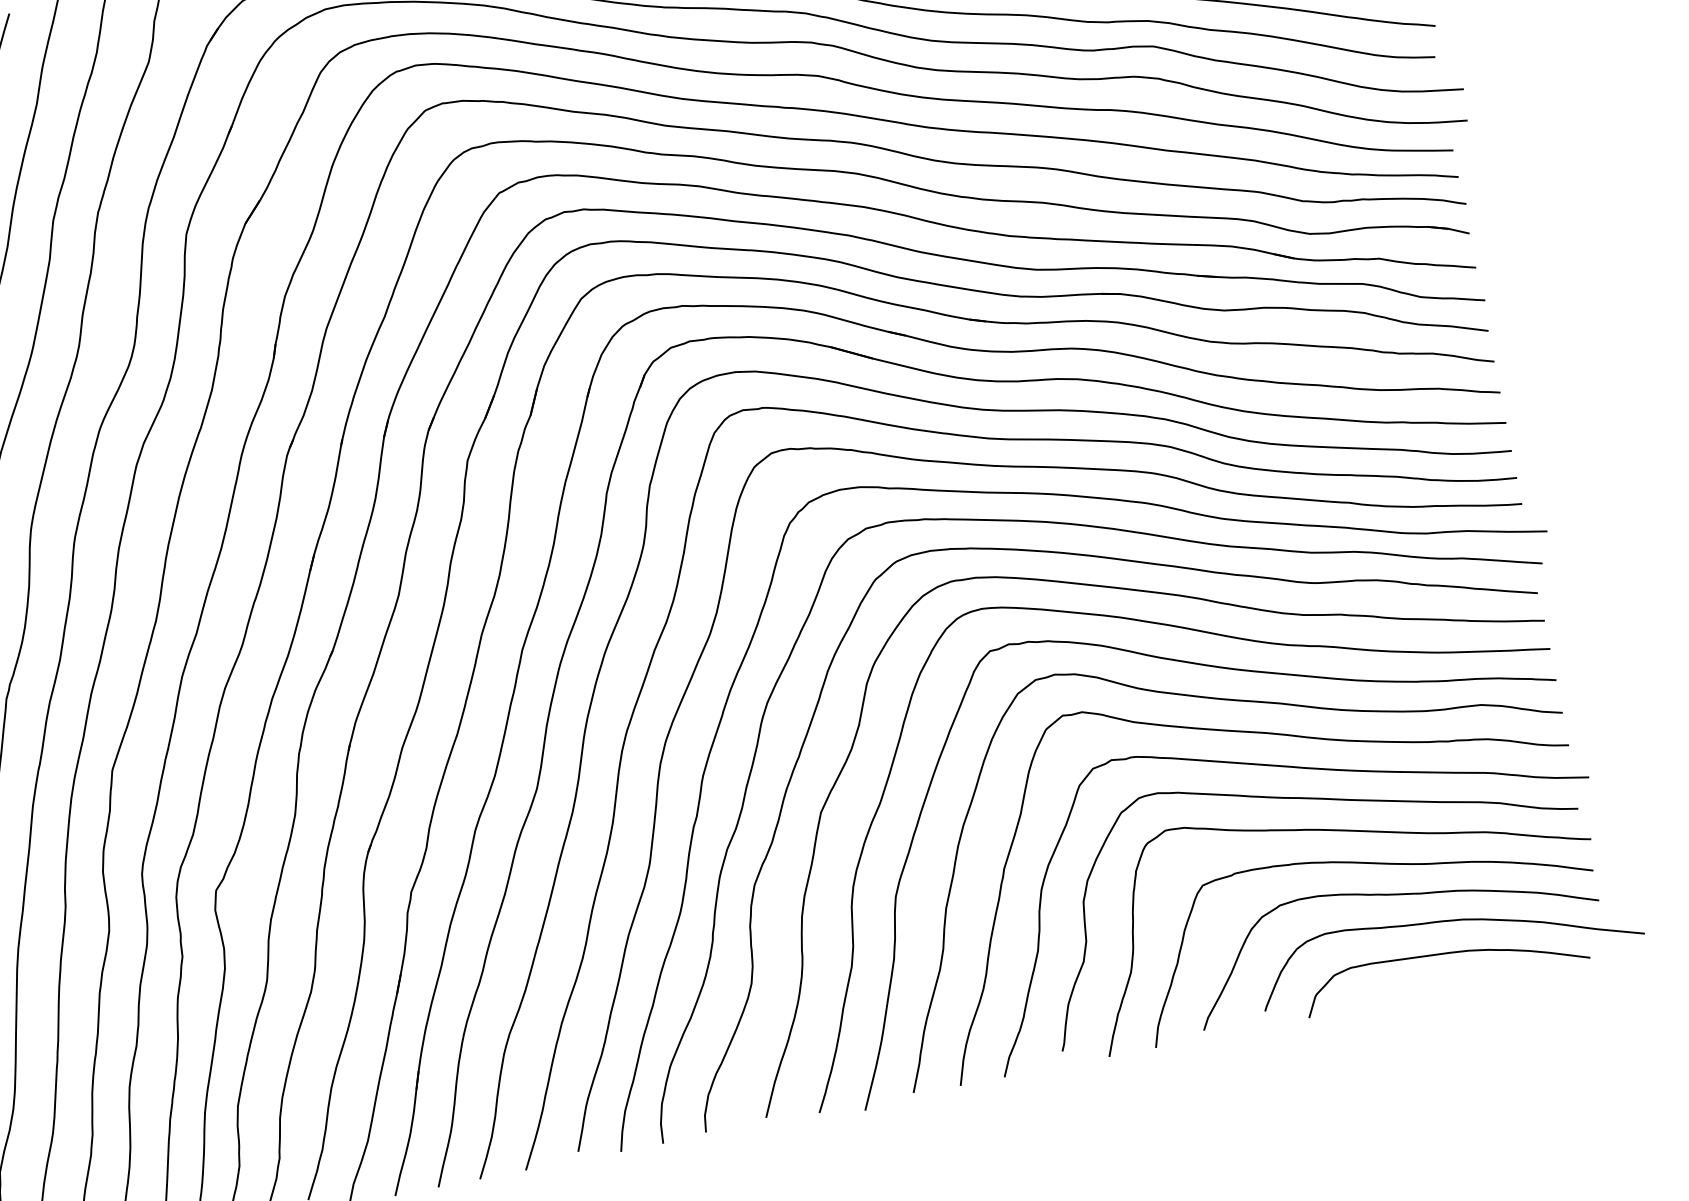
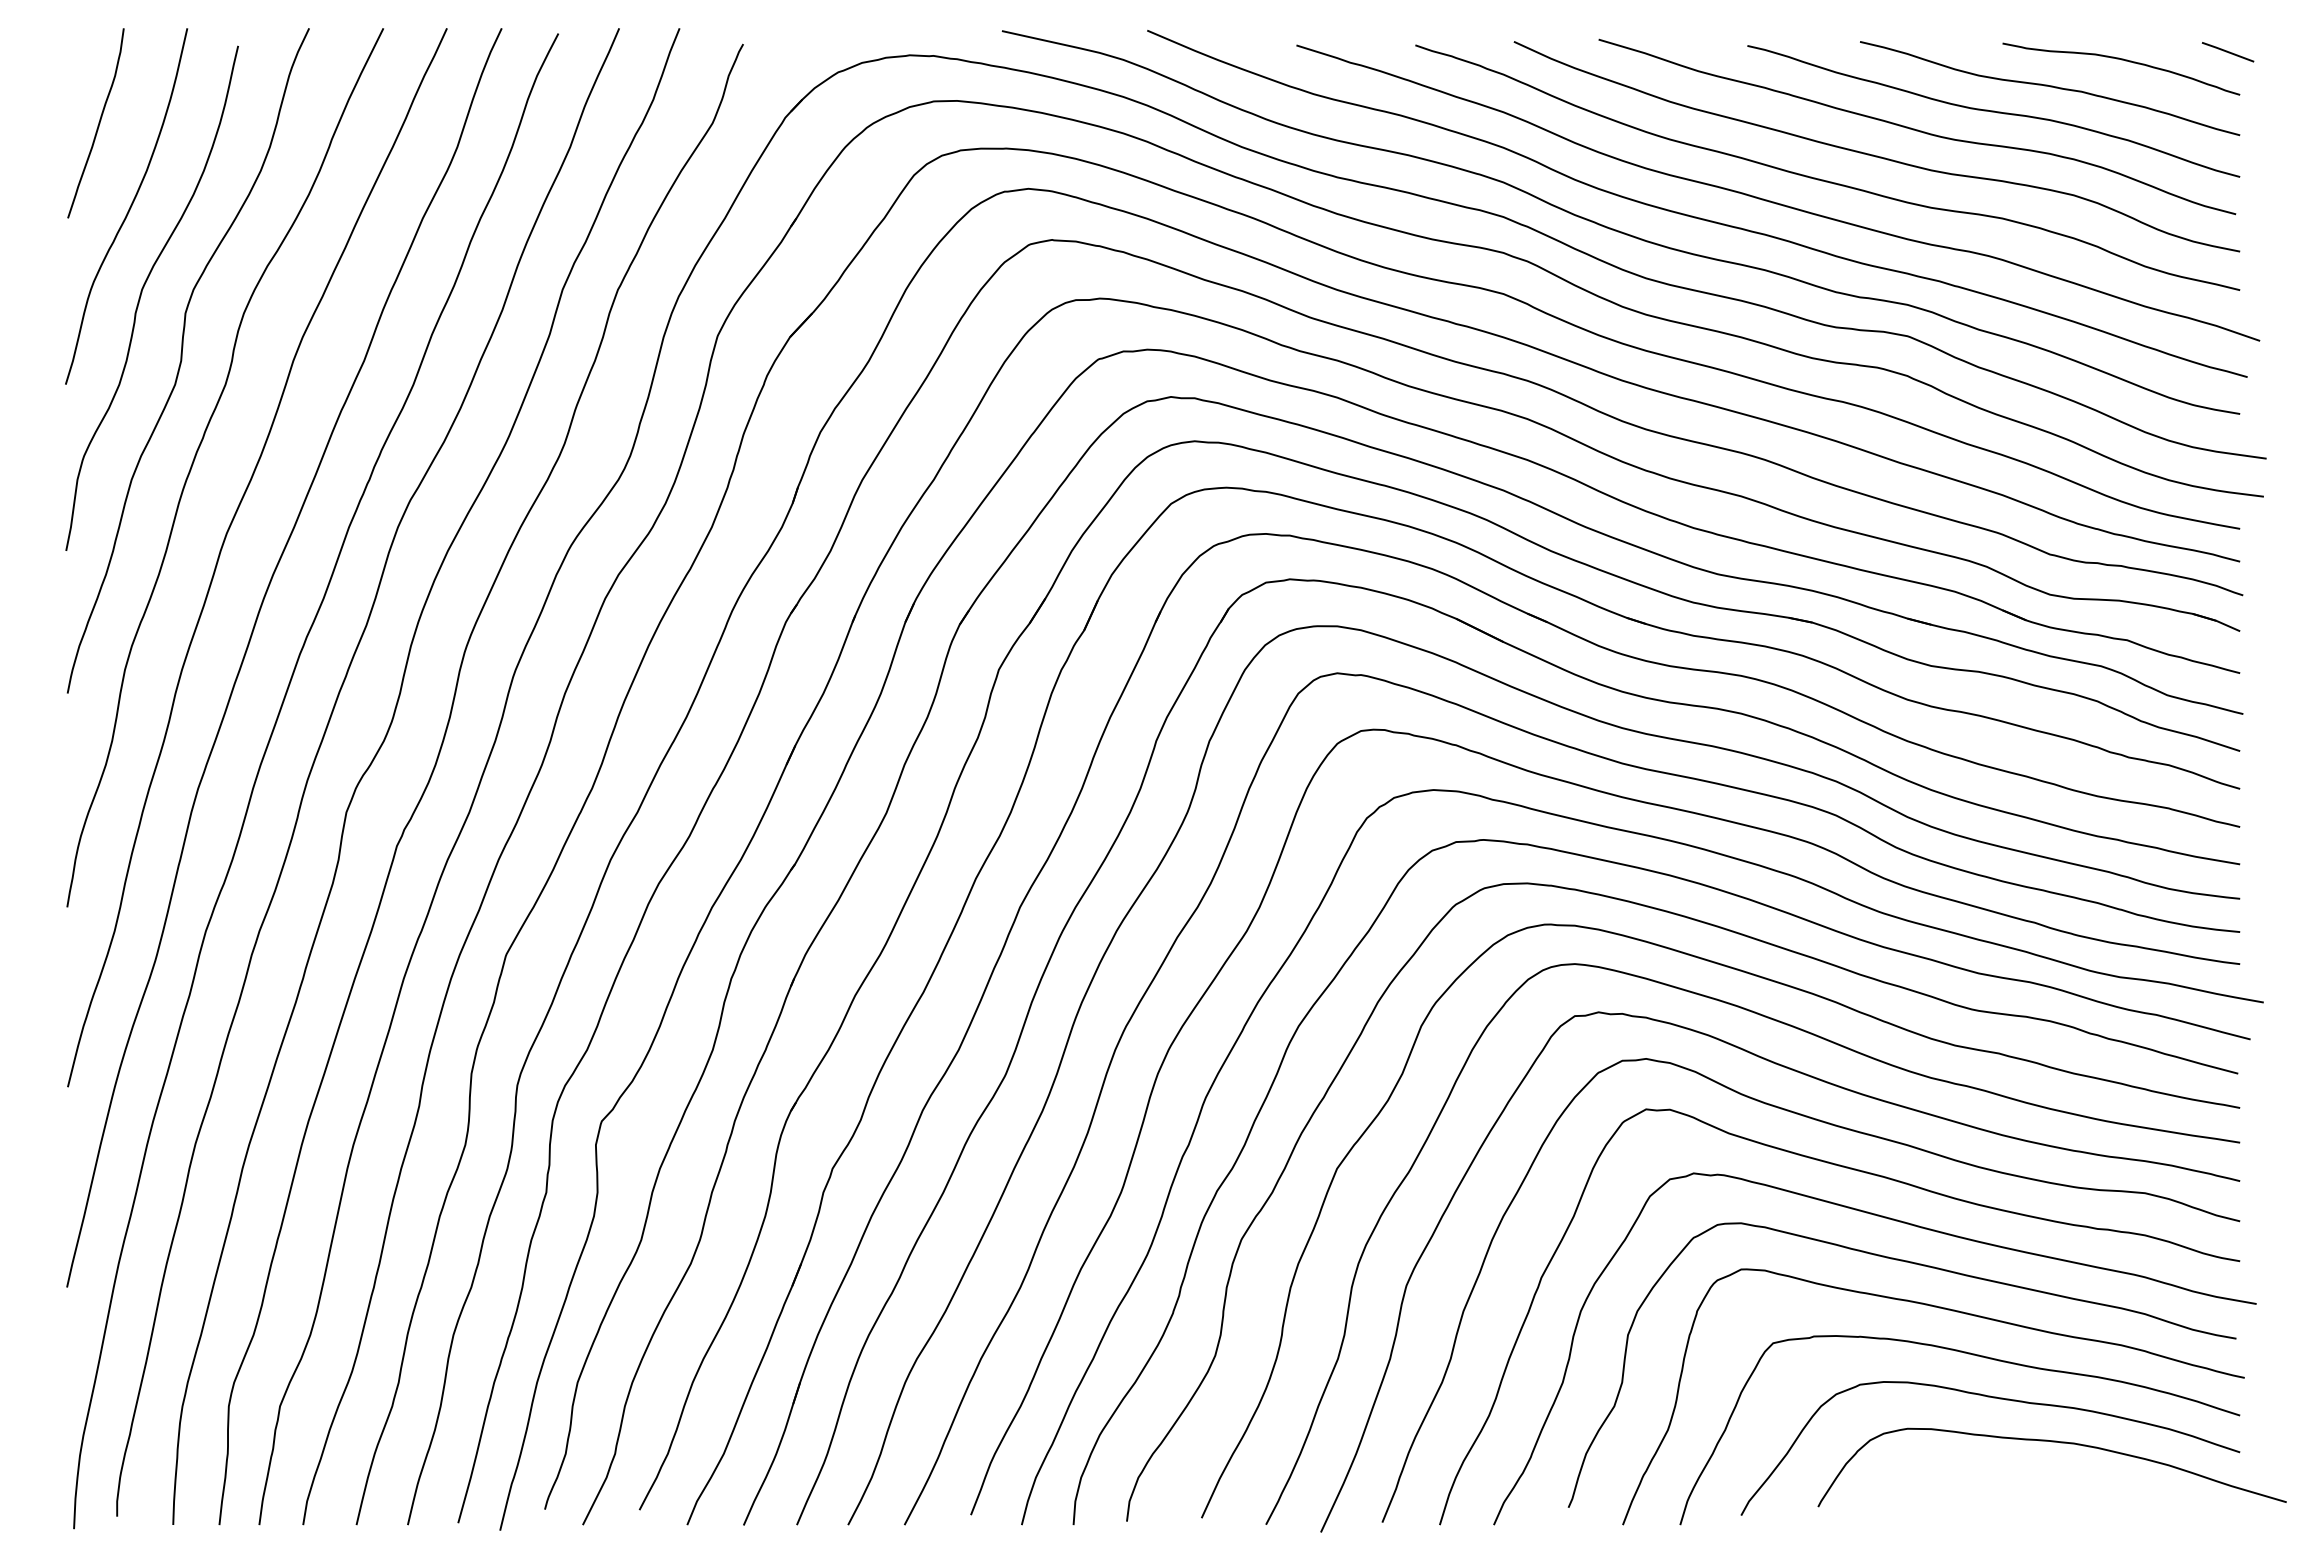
curve: (1443, 954) -> (2042, 1480), removed

